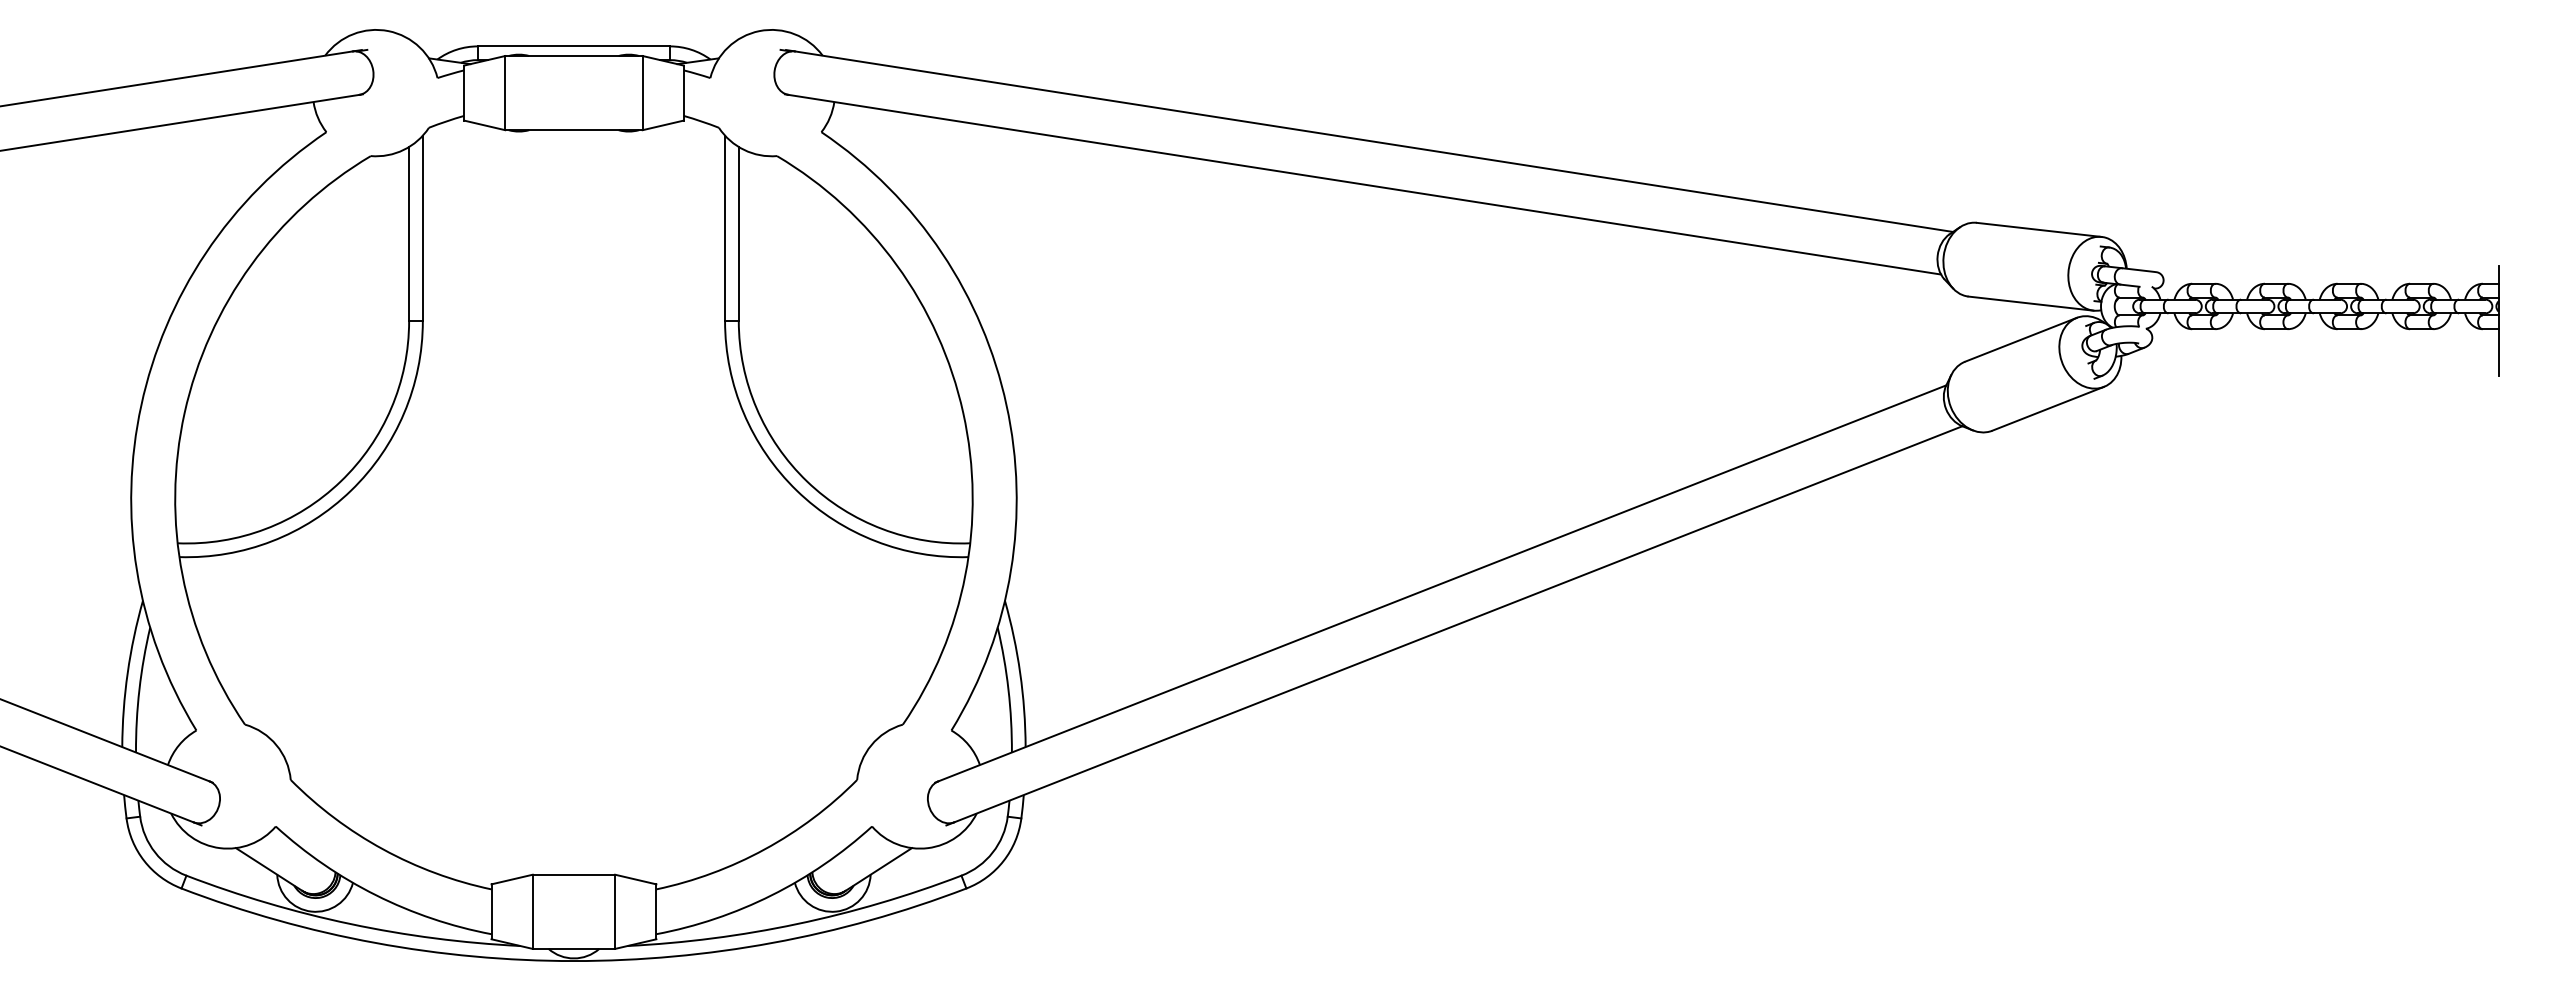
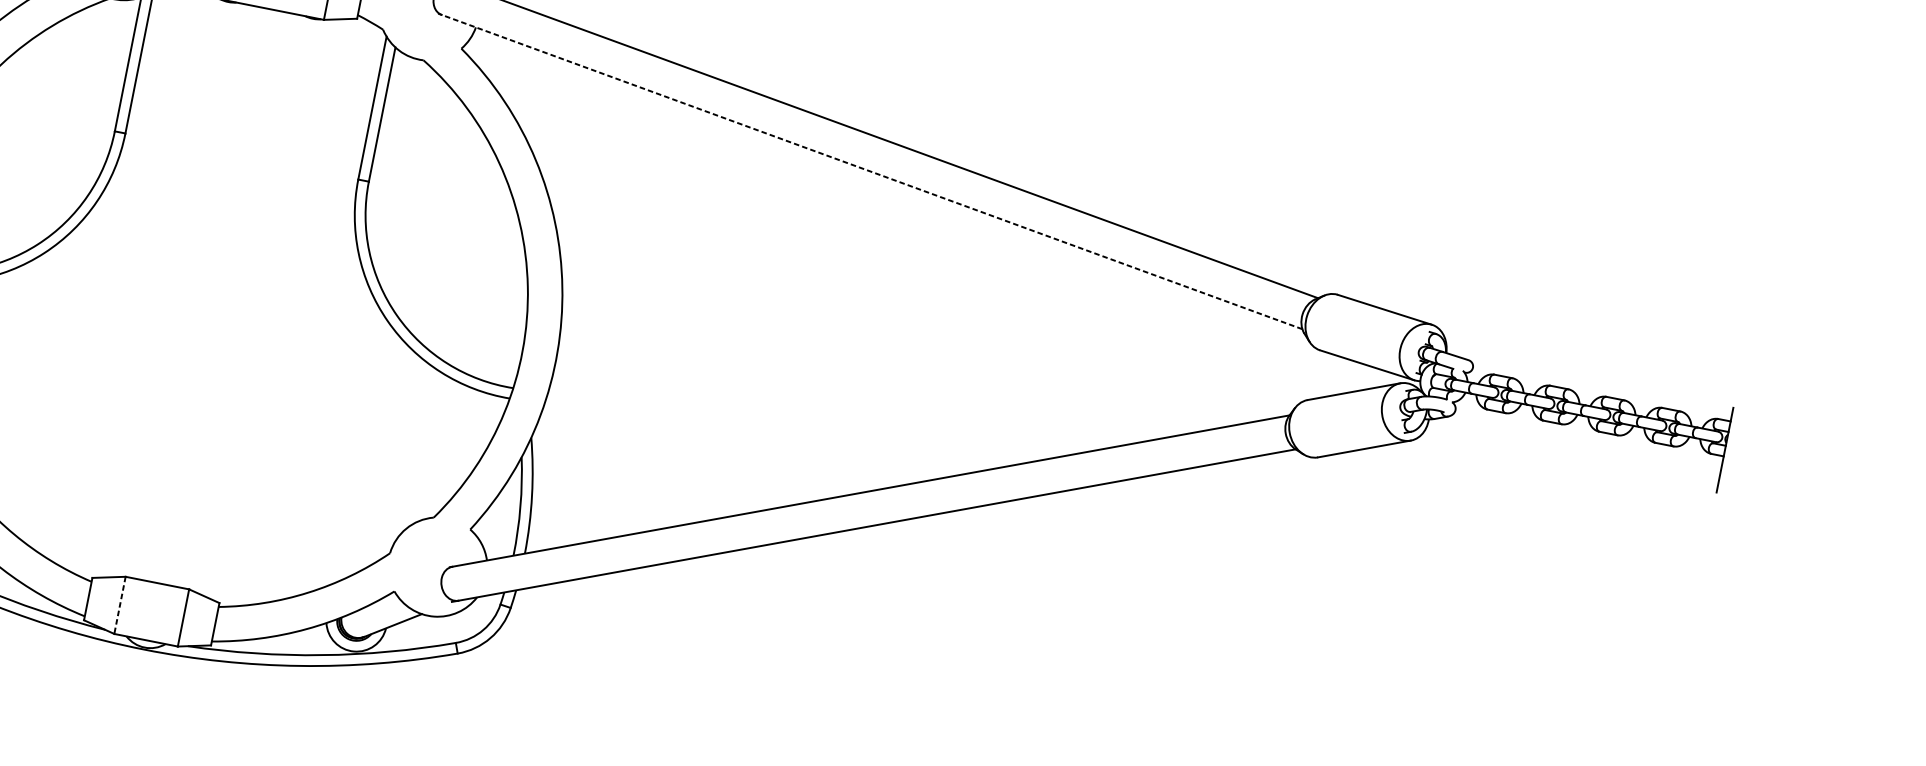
line: (1364, 184) -> (871, 171), solid -> dashed
line: (532, 912) -> (119, 605), solid -> dashed

